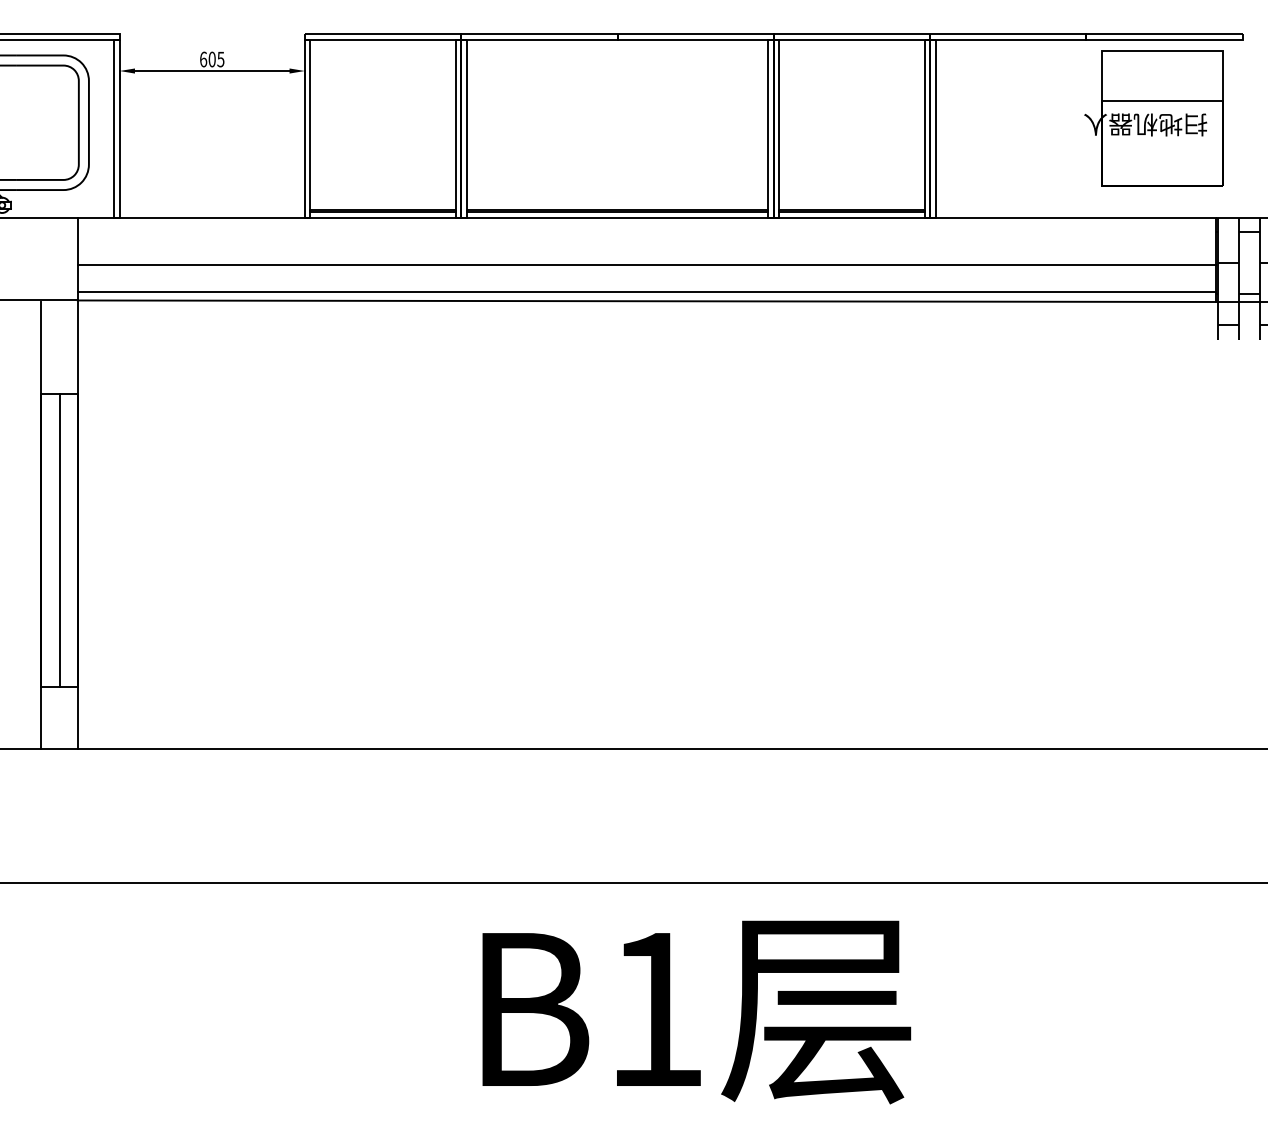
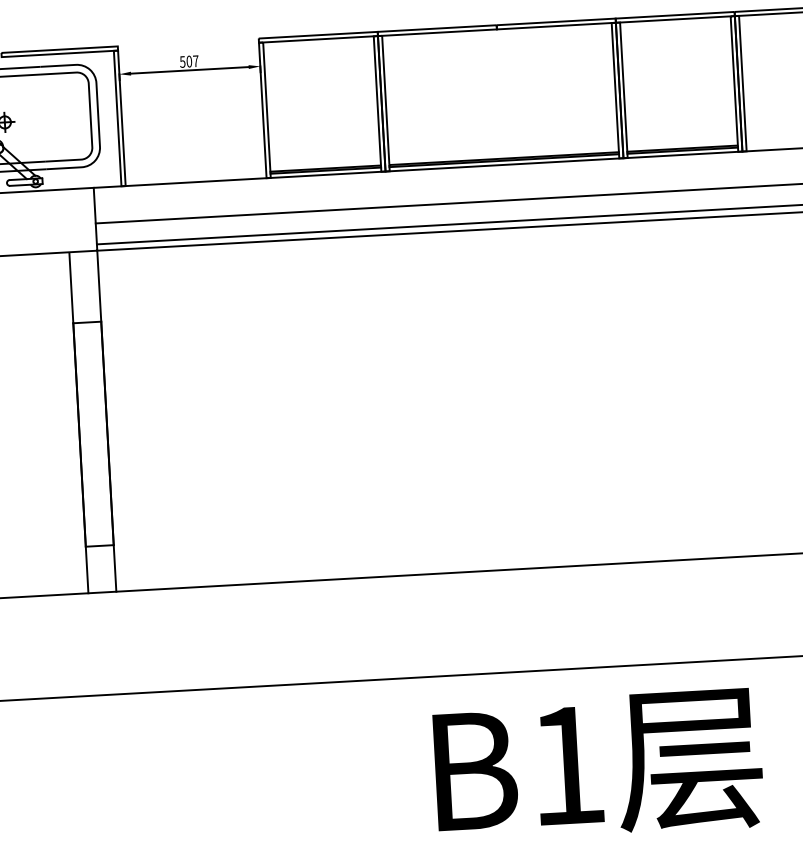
text: (211, 59) -> (188, 61), 605 -> 507
line: (60, 540) -> (94, 434), removed

